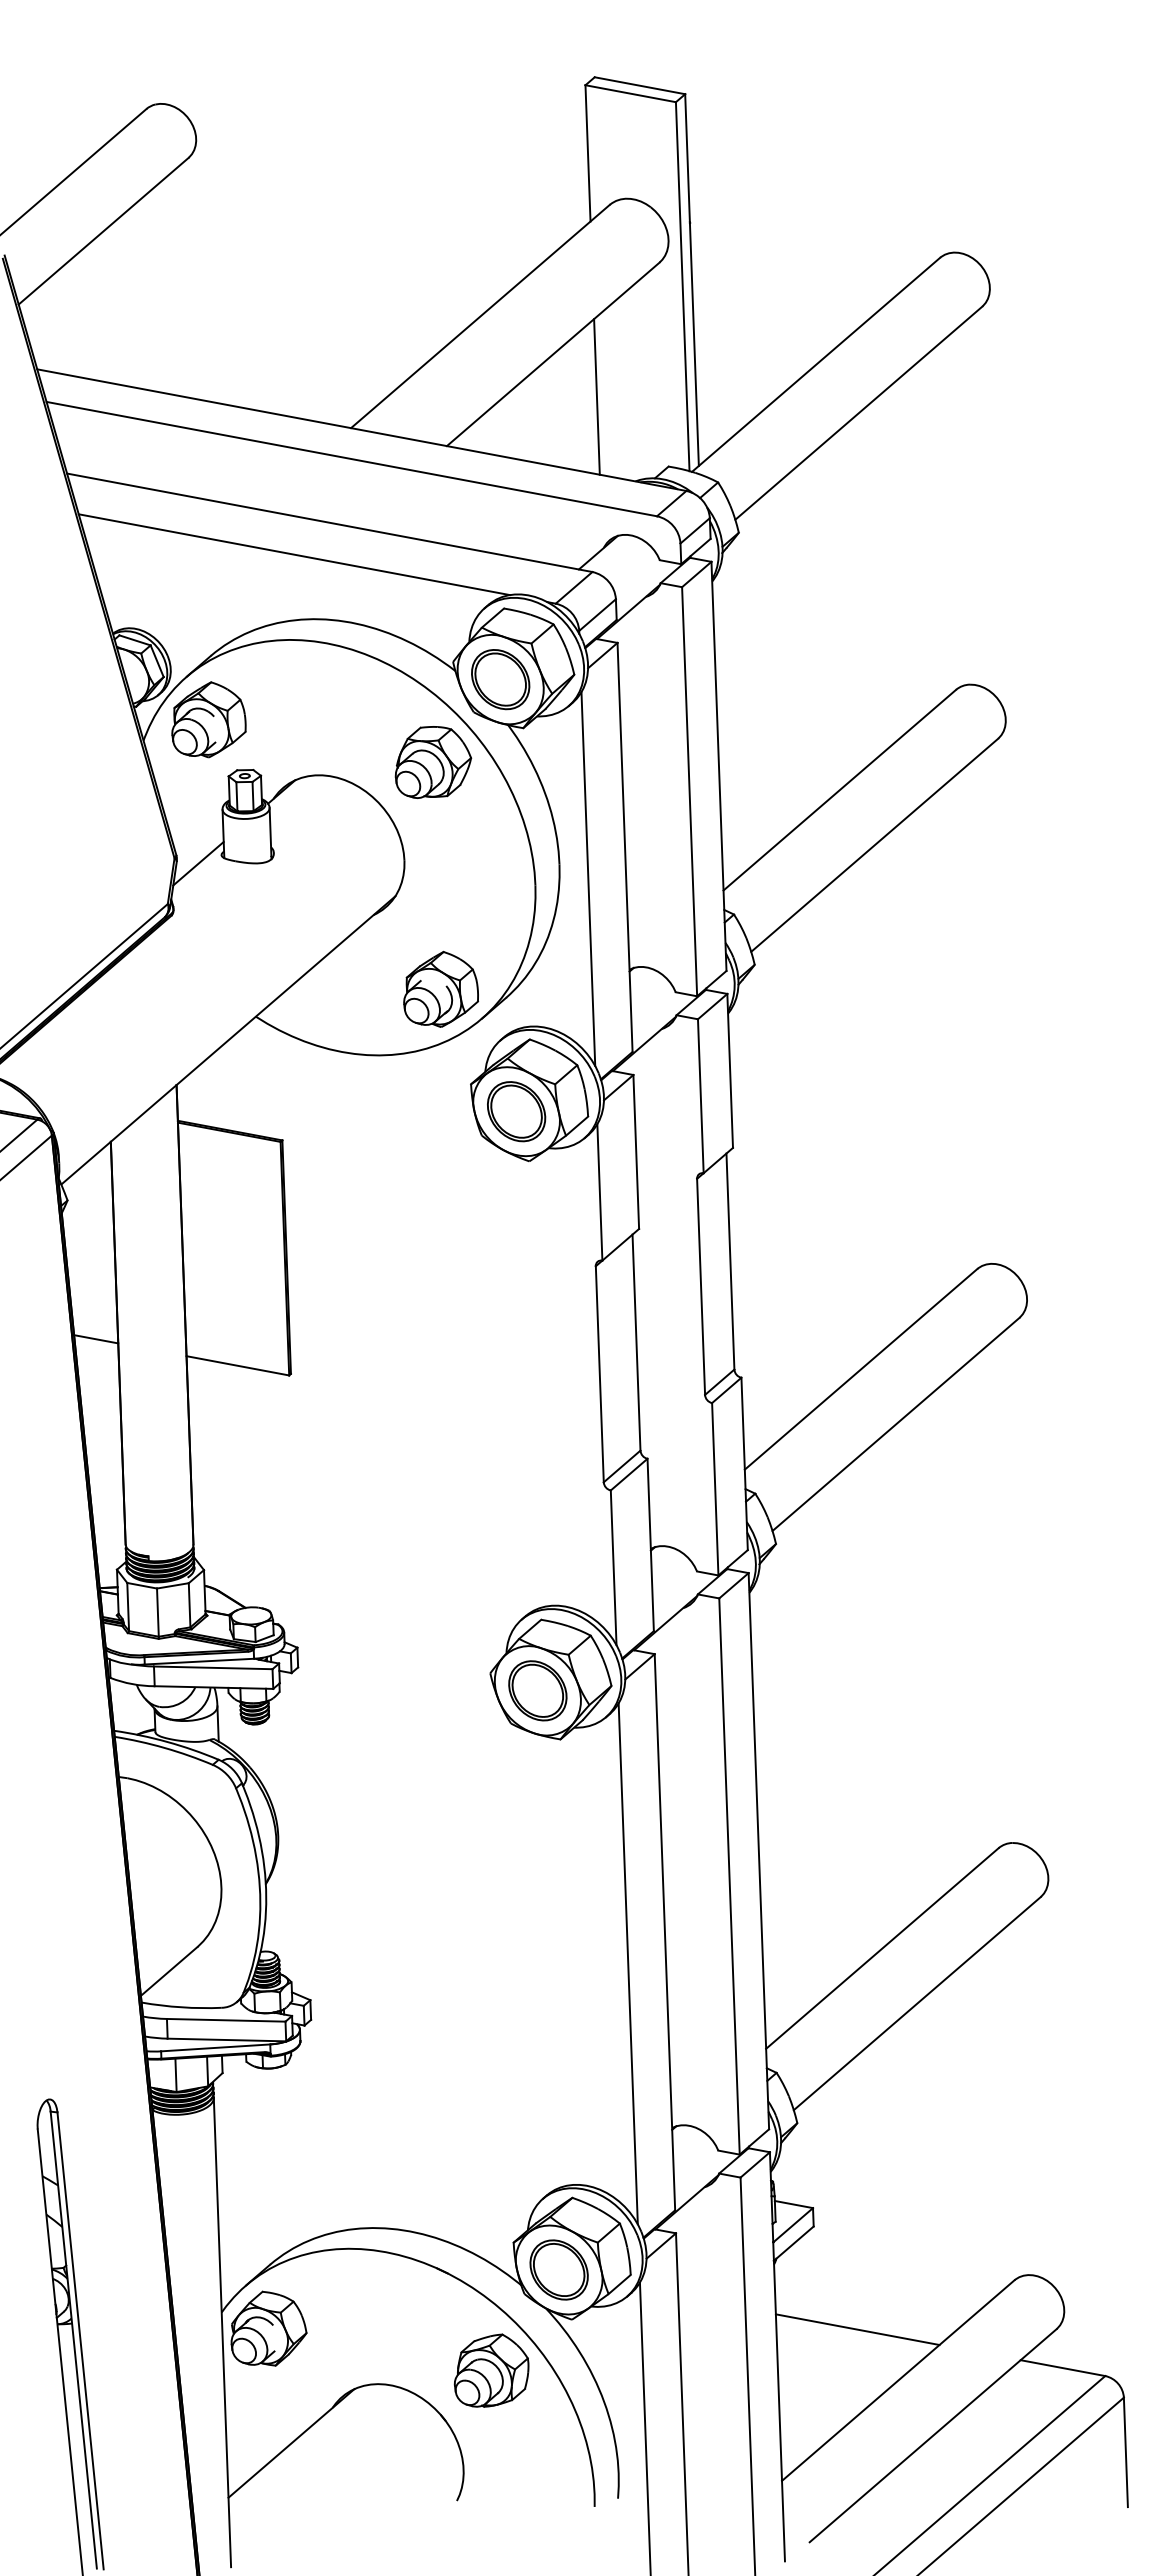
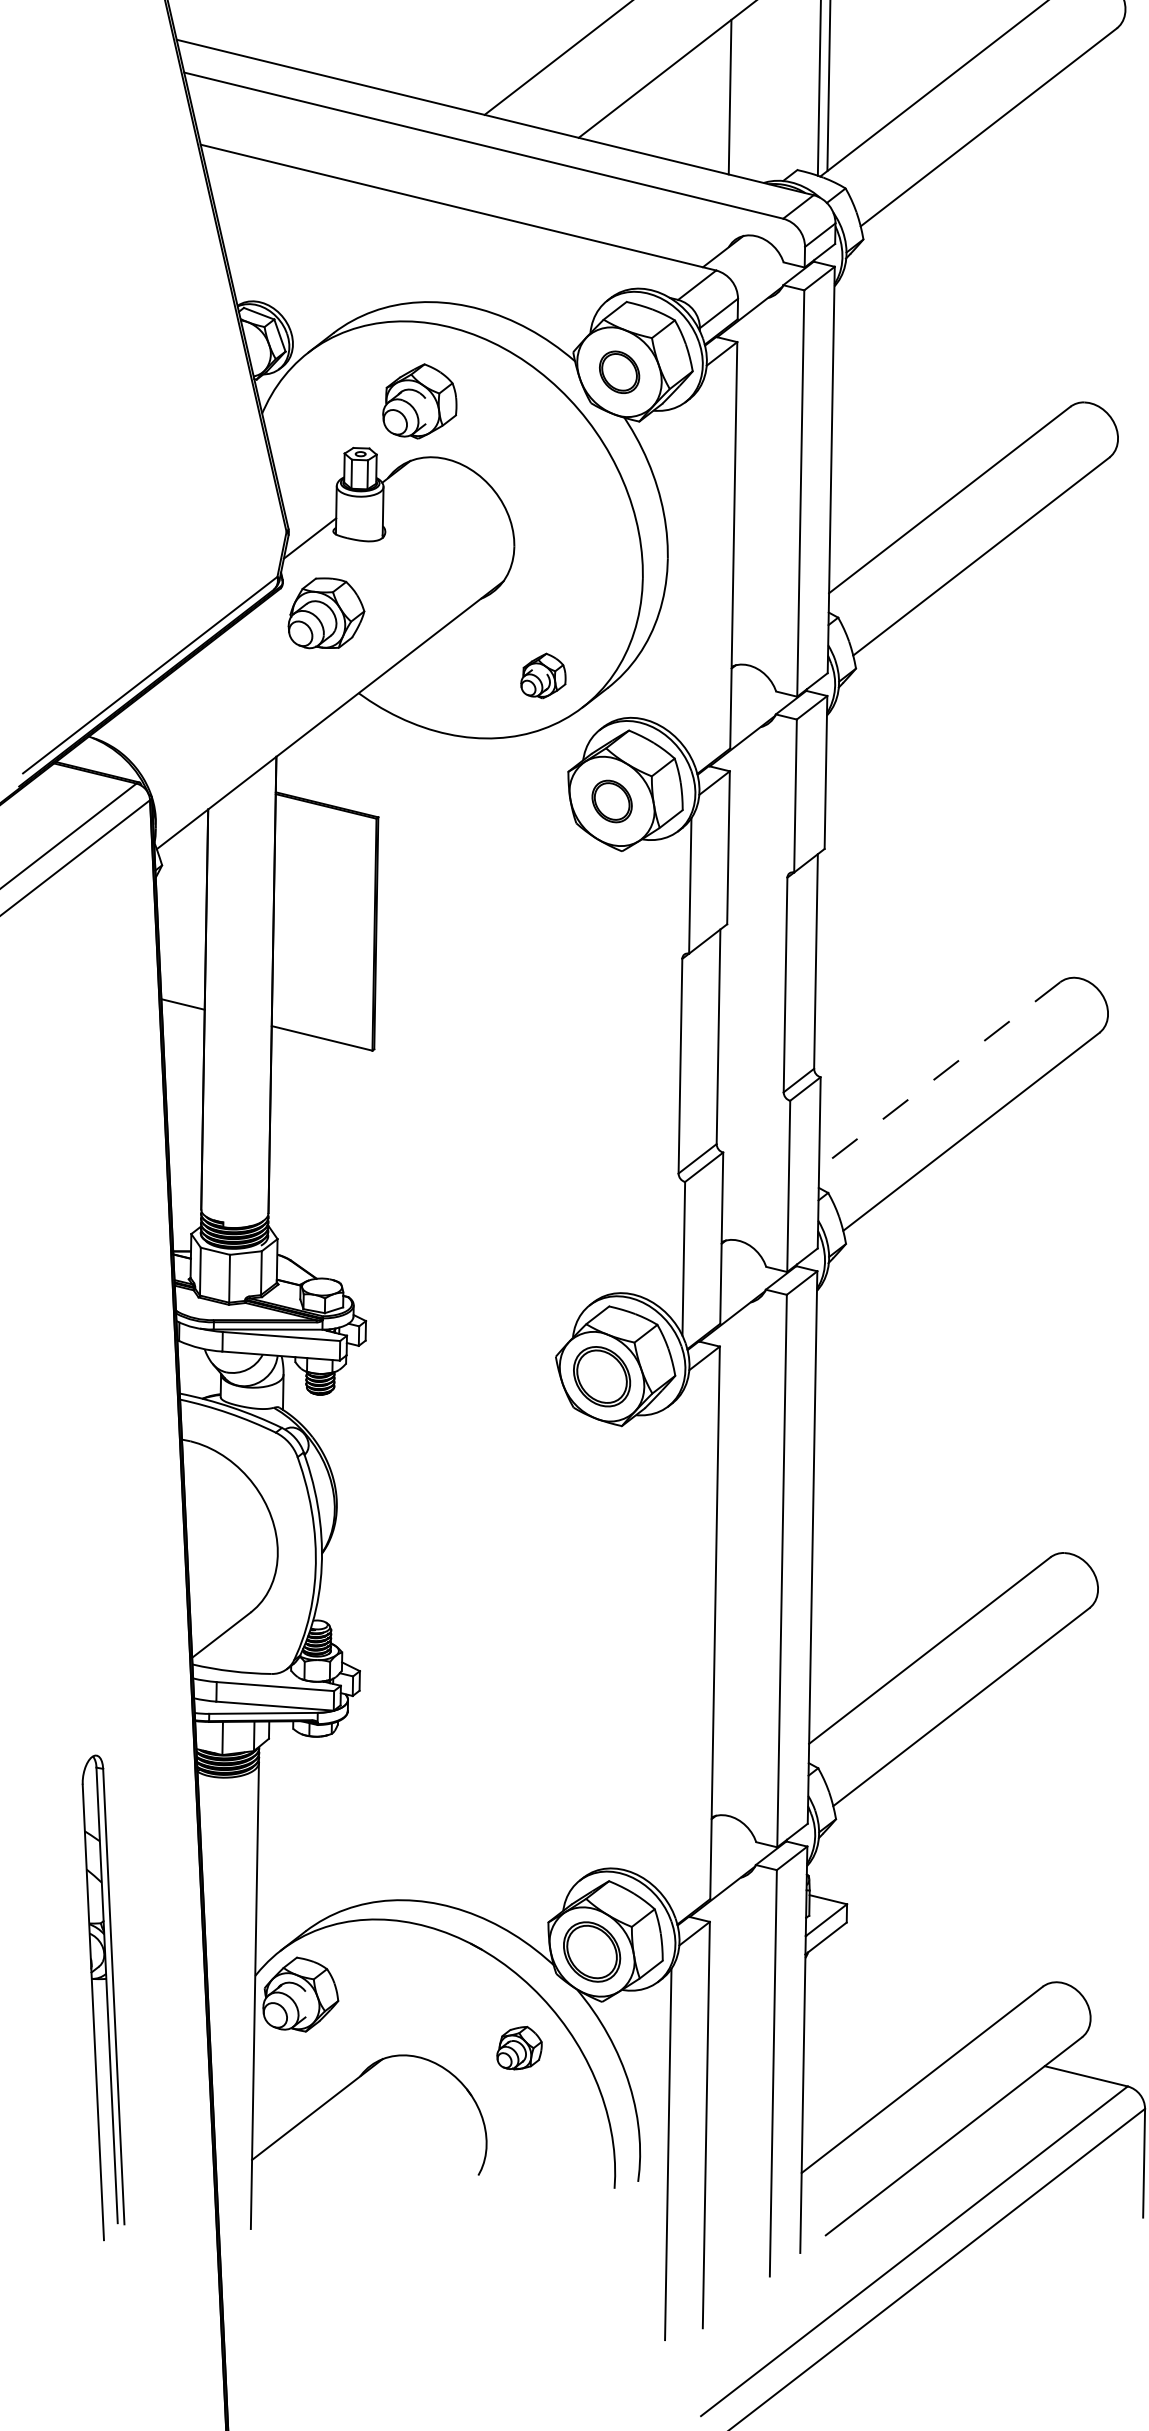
line: (293, 554) -> (420, 237), removed
part: (500, 679) -> (619, 372), size x0.7
part: (208, 719) -> (419, 401), moved
part: (433, 762) -> (326, 613), moved
line: (588, 878) -> (695, 574), removed
part: (440, 988) -> (543, 675), size x0.6
part: (516, 1111) -> (611, 801), size x0.7
line: (861, 1369) -> (940, 1075), solid -> dashed
line: (627, 1963) -> (676, 1651), removed
line: (857, 2329) -> (884, 2027), removed
part: (491, 2370) -> (519, 2047), size x0.6

